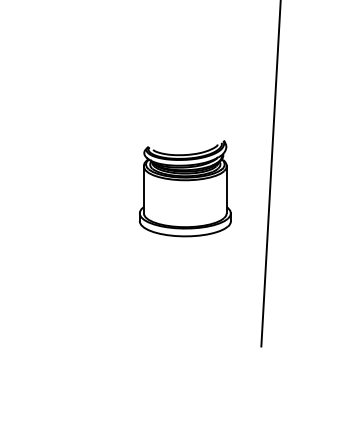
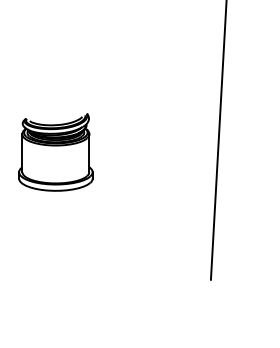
part: (184, 188) -> (55, 152), moved

